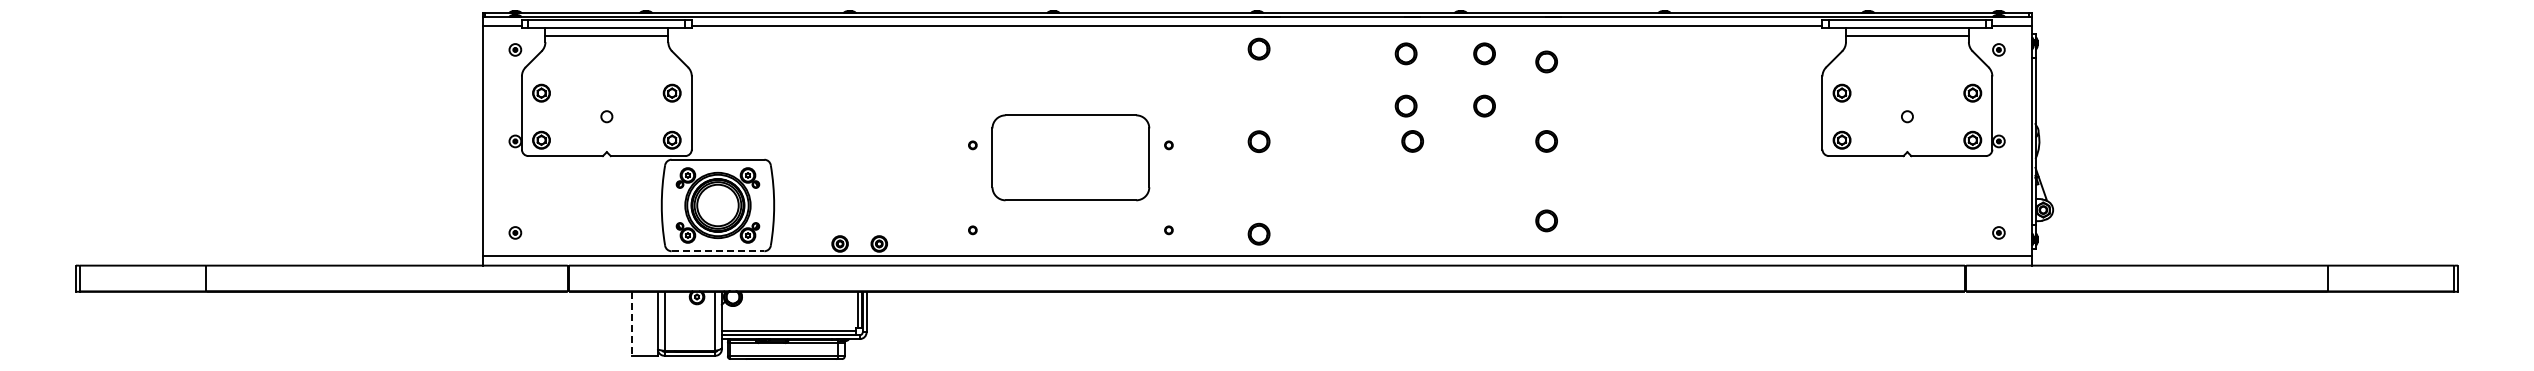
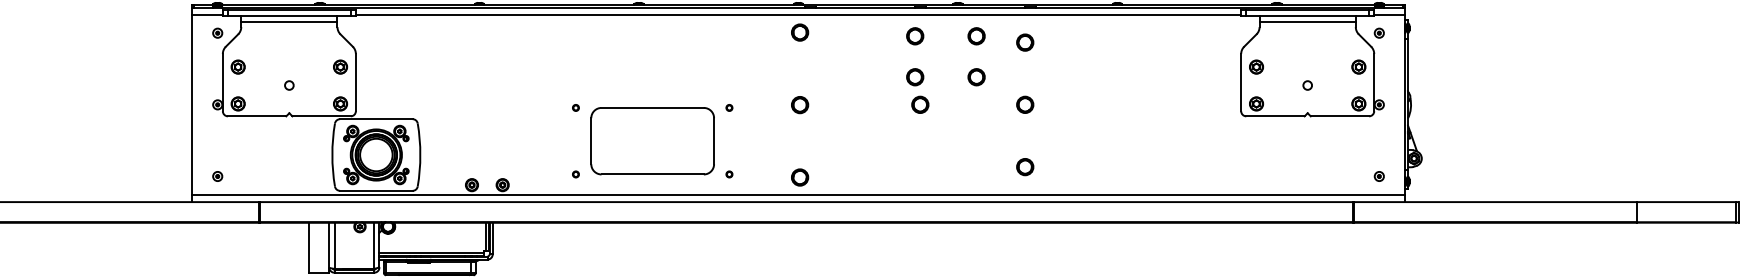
part: (1070, 157) -> (652, 140), moved
line: (718, 251) -> (376, 191), dashed -> solid
line: (631, 324) -> (308, 248), dashed -> solid

